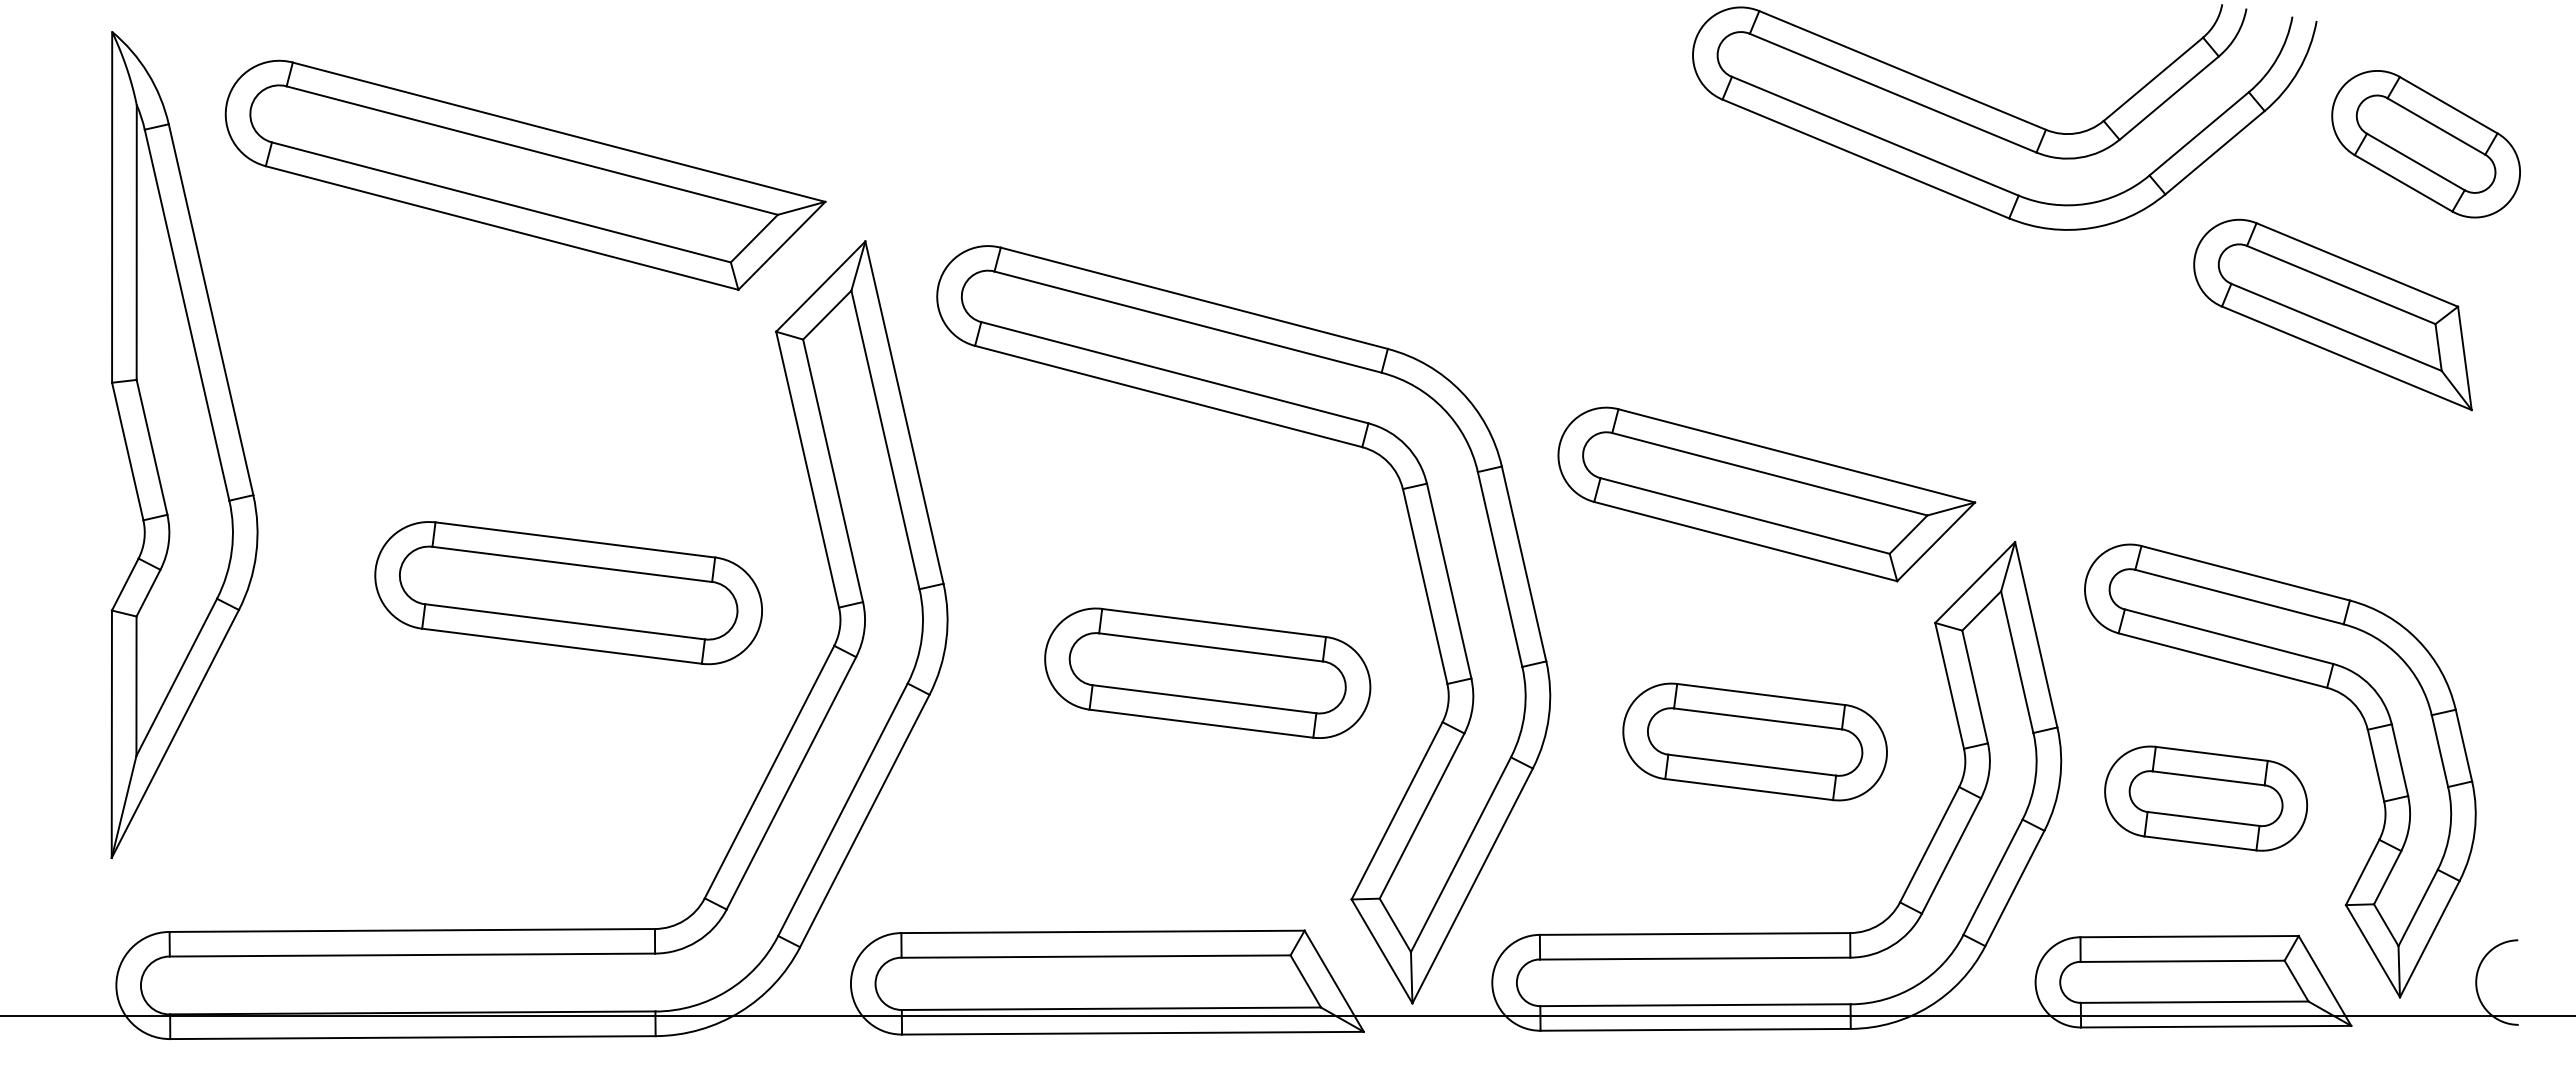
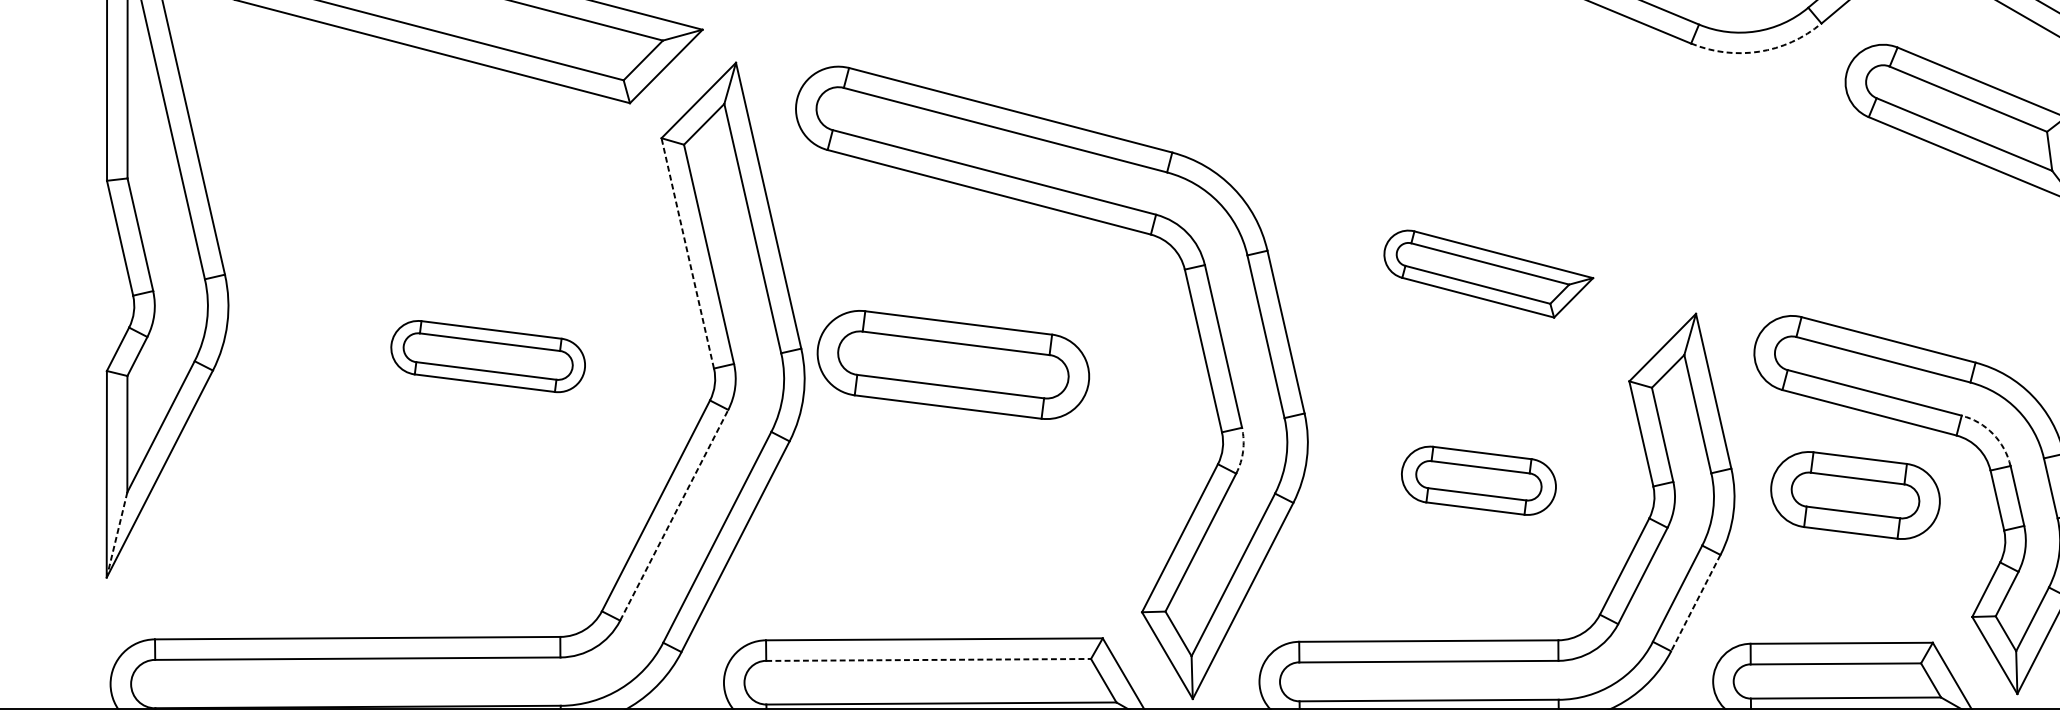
arc: (2090, 228) -> (1758, 52), solid -> dashed
line: (807, 469) -> (687, 253), solid -> dashed
part: (1766, 494) -> (1488, 274), size x0.6
part: (568, 593) -> (488, 356), size x0.6
part: (1207, 672) -> (953, 364), moved
arc: (2370, 686) -> (1992, 434), solid -> dashed
arc: (1472, 706) -> (1242, 451), solid -> dashed
part: (1754, 741) -> (1478, 480), size x0.7
line: (791, 783) -> (674, 515), solid -> dashed
part: (2206, 798) -> (1855, 495), moved
line: (124, 806) -> (117, 534), solid -> dashed
line: (2014, 888) -> (1695, 603), solid -> dashed
line: (1096, 956) -> (928, 659), solid -> dashed

